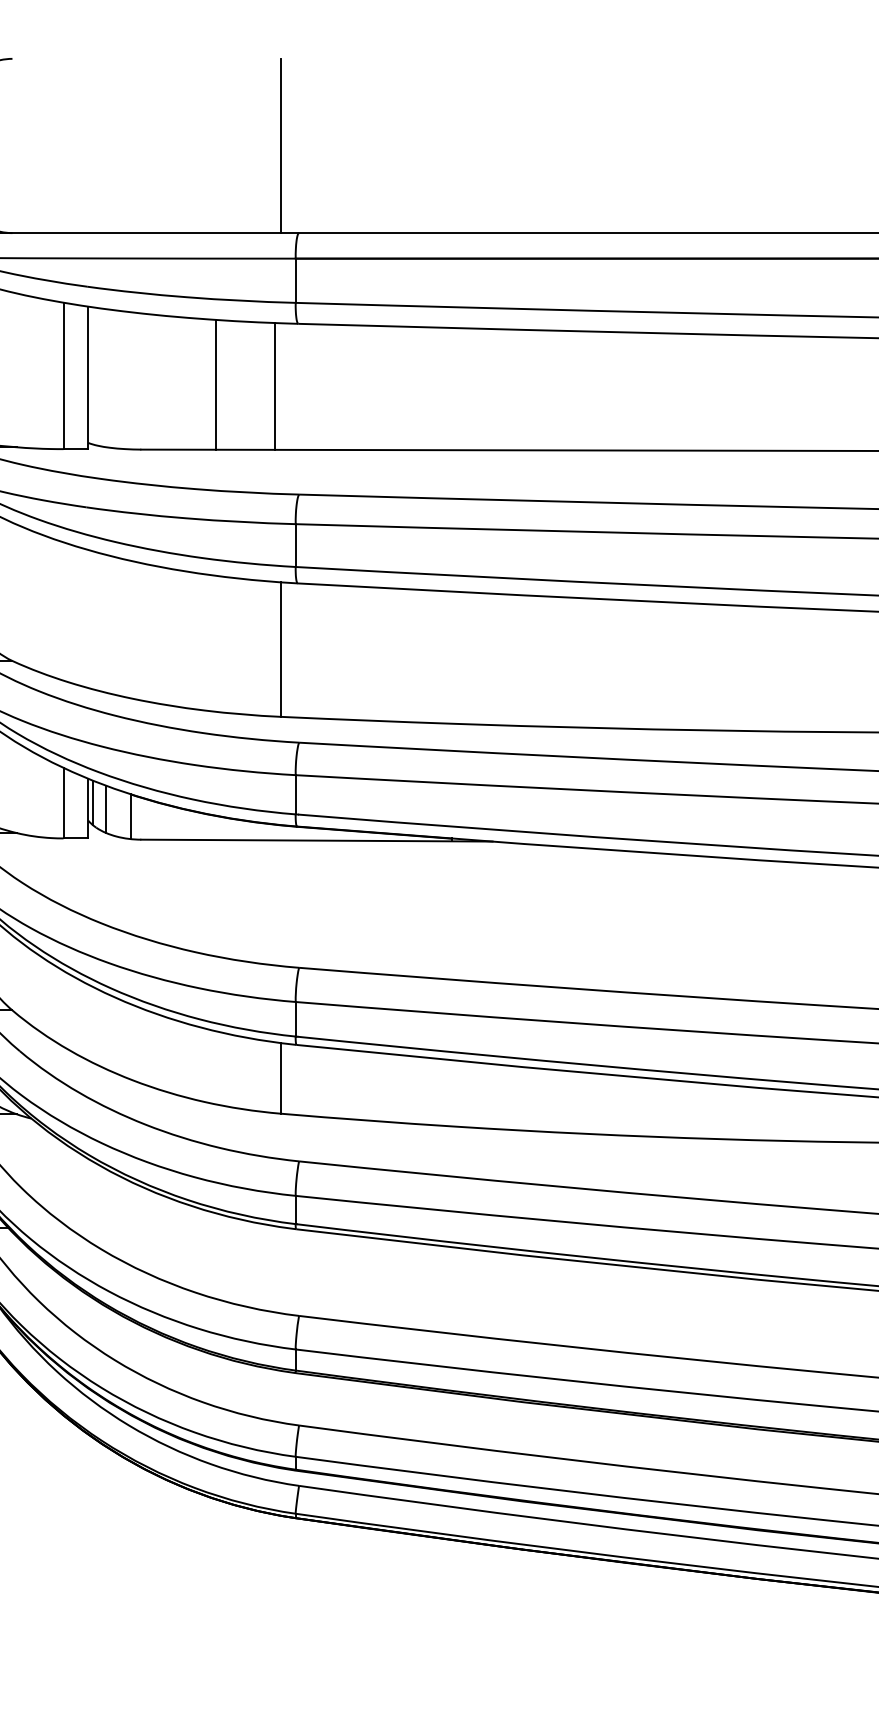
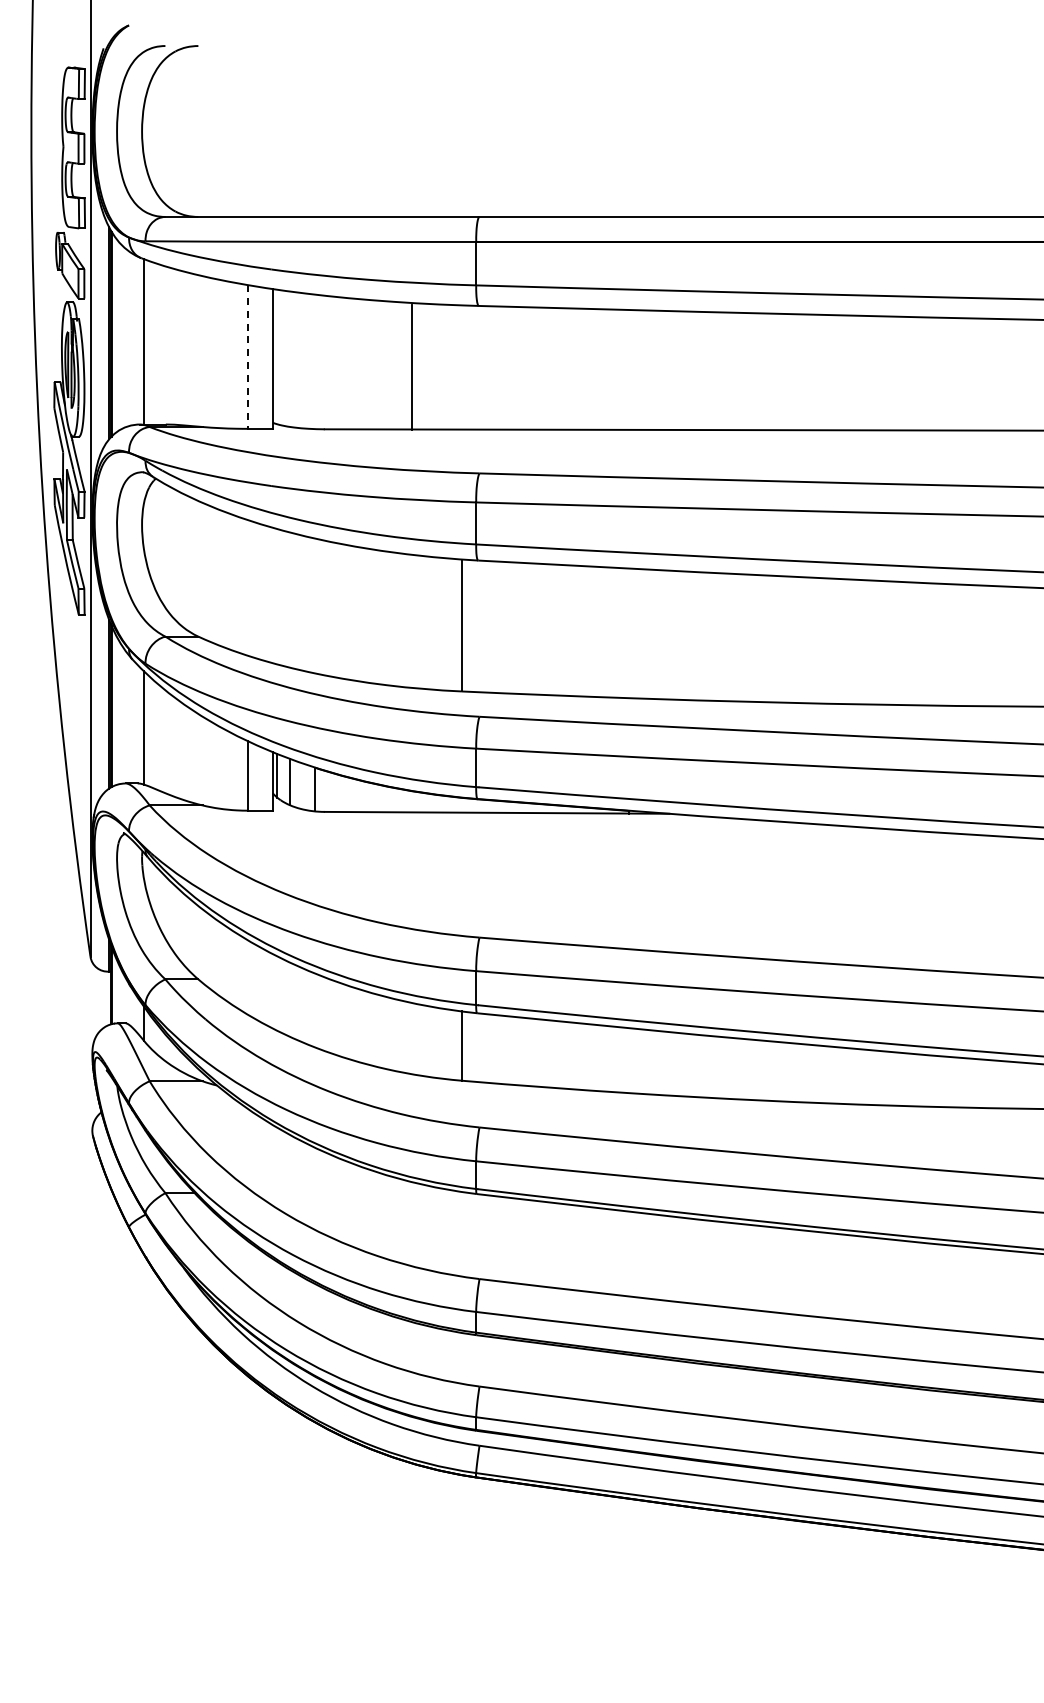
line: (280, 145) -> (461, 131), removed
line: (63, 376) -> (248, 357), solid -> dashed
line: (215, 384) -> (397, 365), removed
line: (274, 386) -> (411, 367), moved

